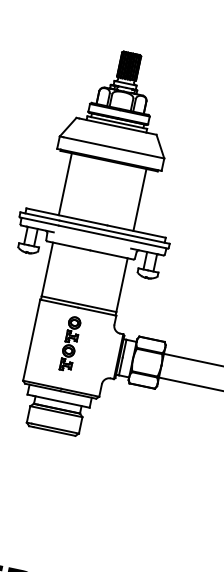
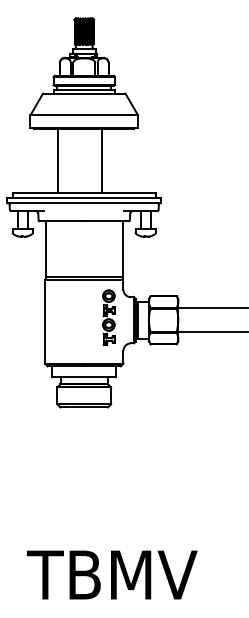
line: (64, 184) -> (57, 161), moved
line: (139, 200) -> (101, 161), moved
part: (69, 343) -> (108, 317), moved

